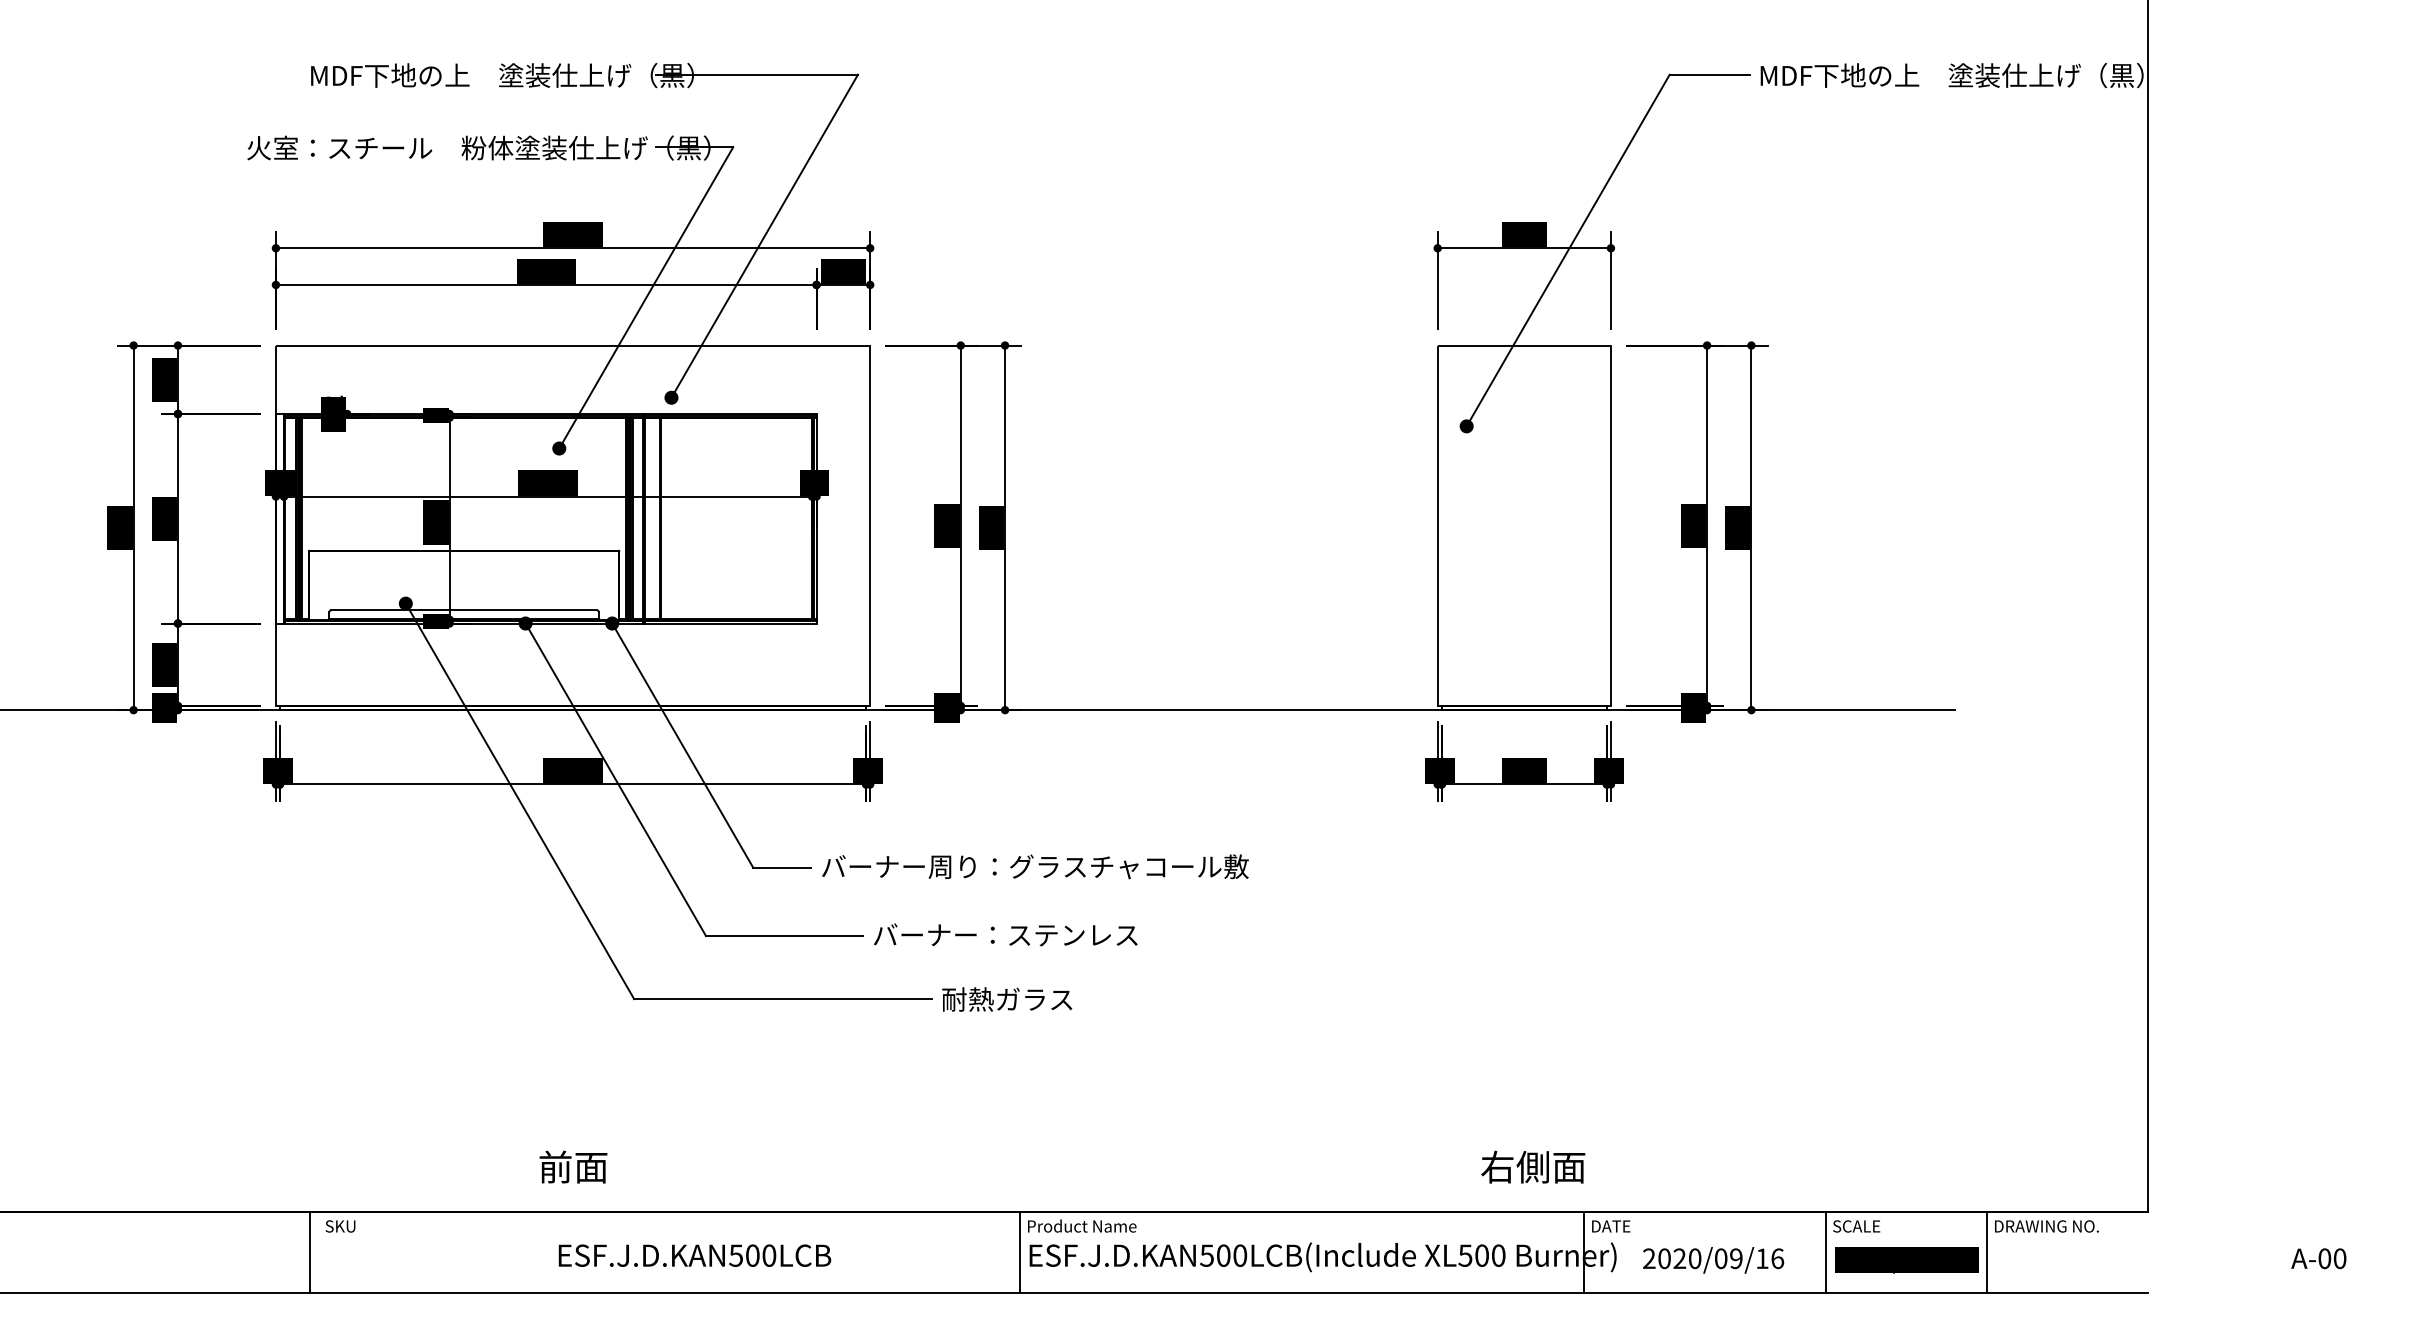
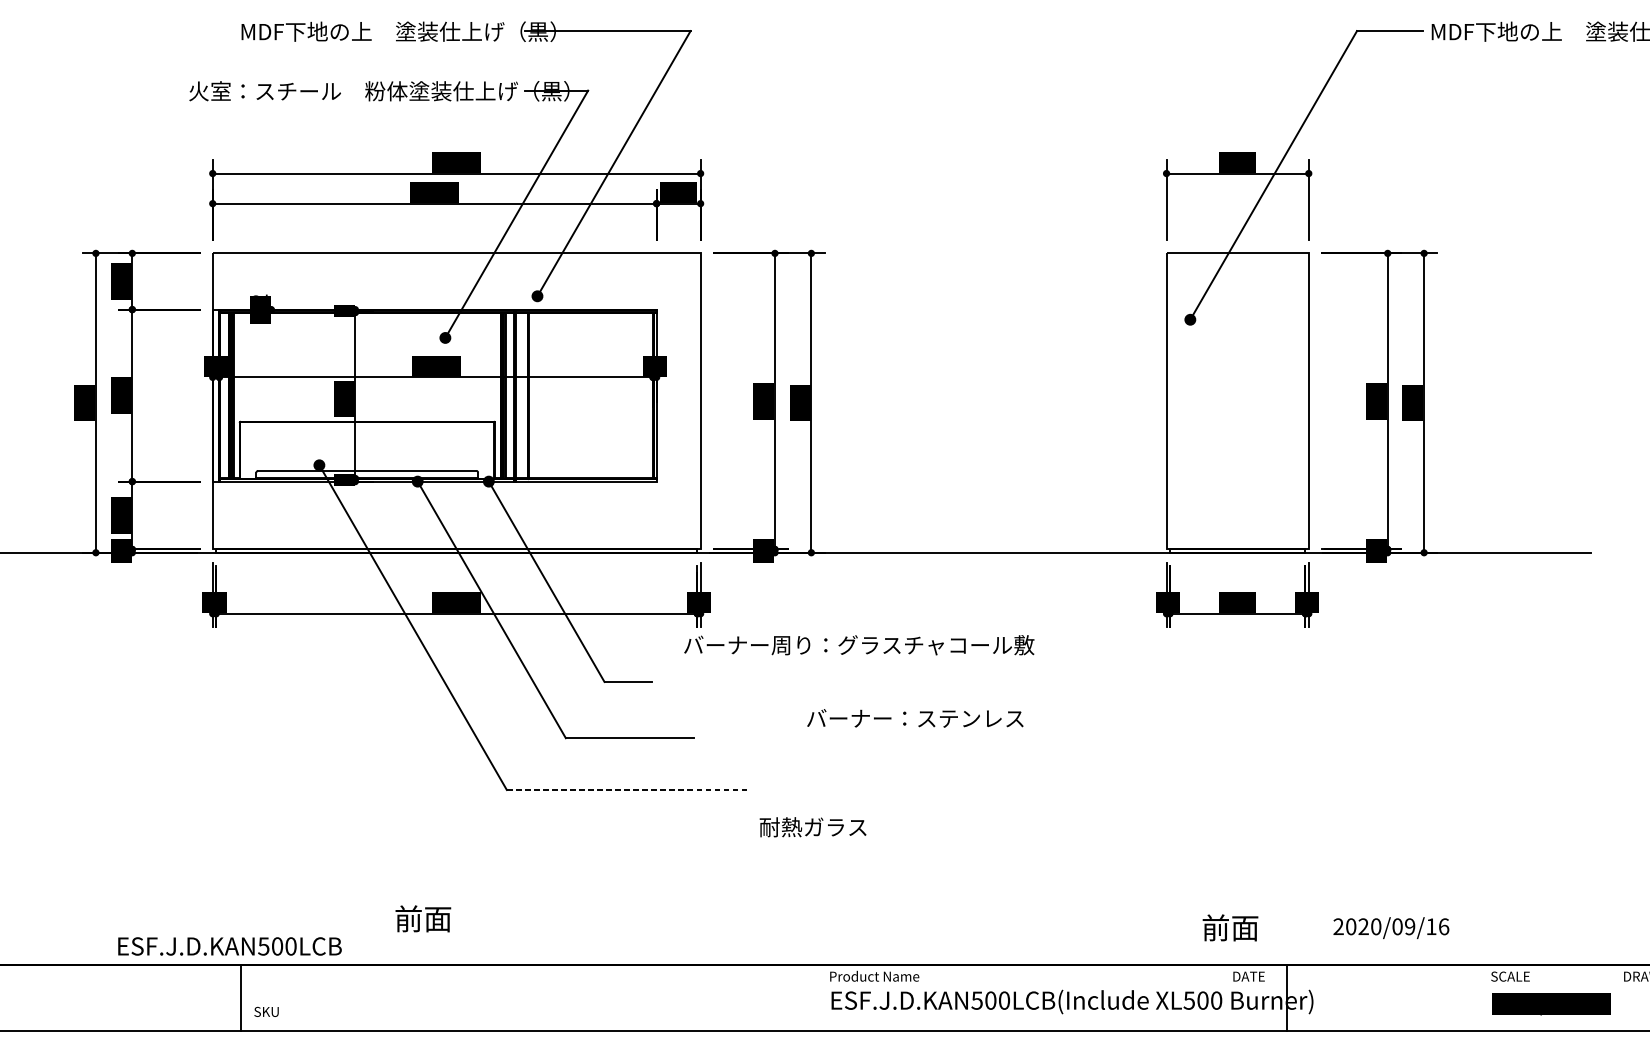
text: (1035, 866) -> (859, 644), moved
text: (1005, 934) -> (915, 718), moved
line: (782, 999) -> (628, 790), solid -> dashed
text: (1007, 999) -> (813, 827), moved
text: (573, 1166) -> (423, 918), moved
text: (1533, 1166) -> (1245, 927), 右側面 -> 前面
text: (340, 1226) -> (266, 1011), moved
text: (1611, 1226) -> (1249, 976), moved
line: (1019, 1252) -> (823, 998), removed
line: (1825, 1252) -> (1484, 998), removed
line: (1986, 1252) -> (1617, 998), removed
text: (694, 1255) -> (229, 946), moved
text: (1713, 1260) -> (1391, 928), moved

